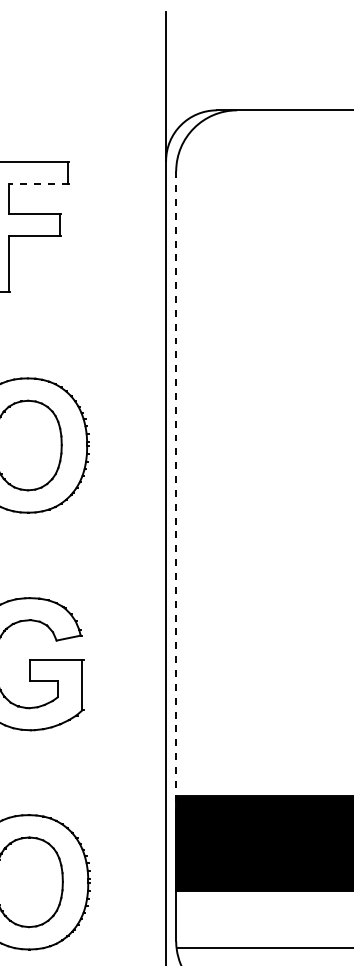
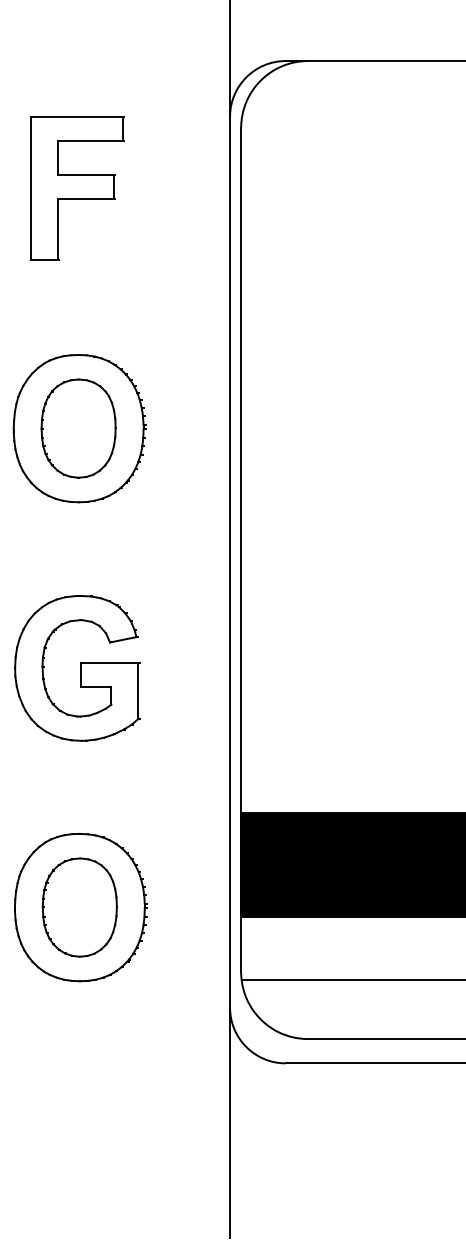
line: (38, 183) -> (90, 141), dashed -> solid
line: (176, 491) -> (241, 479), dashed -> solid

